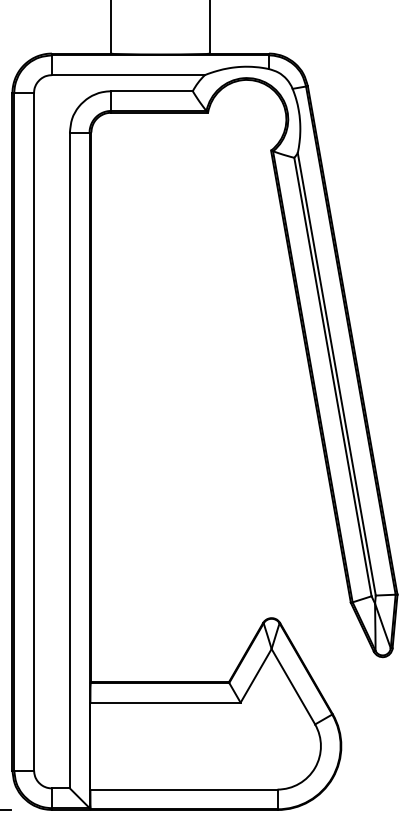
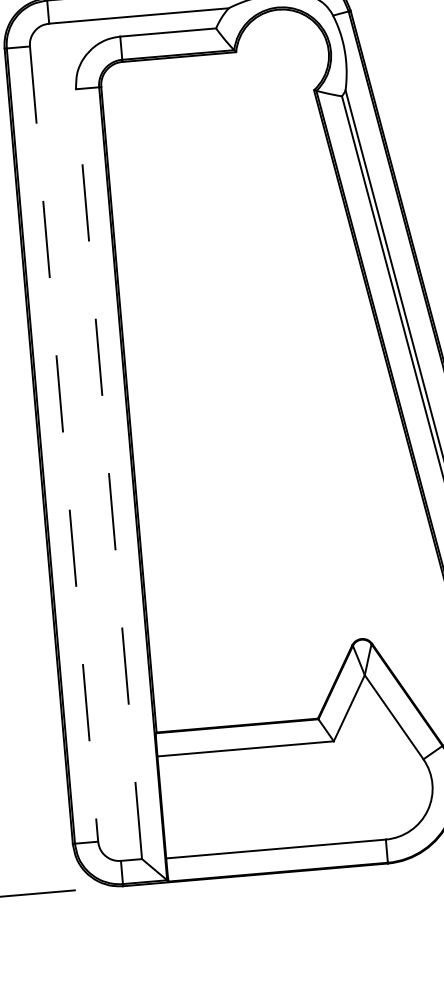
line: (34, 431) -> (64, 443), solid -> dashed
line: (69, 460) -> (108, 474), solid -> dashed

